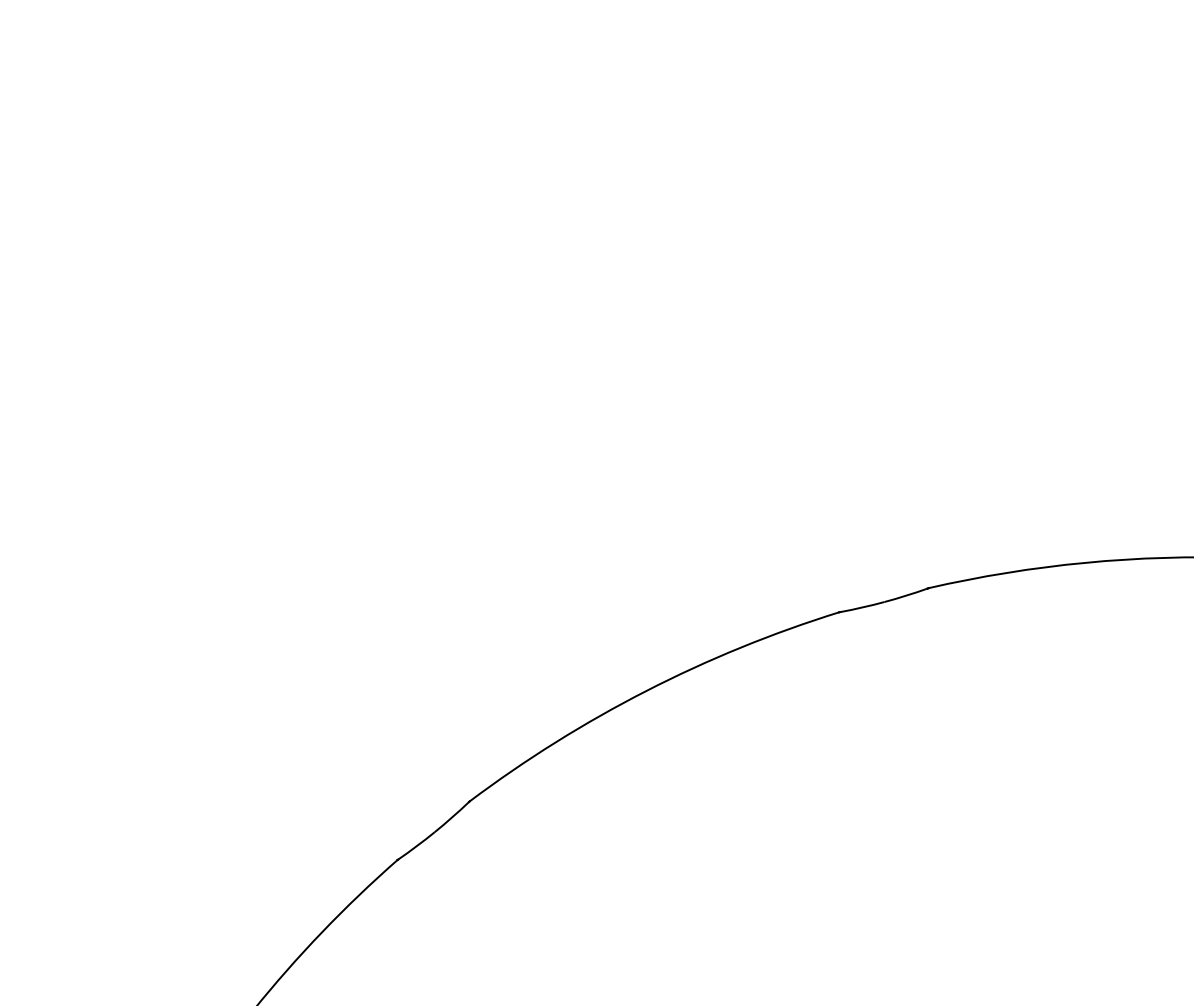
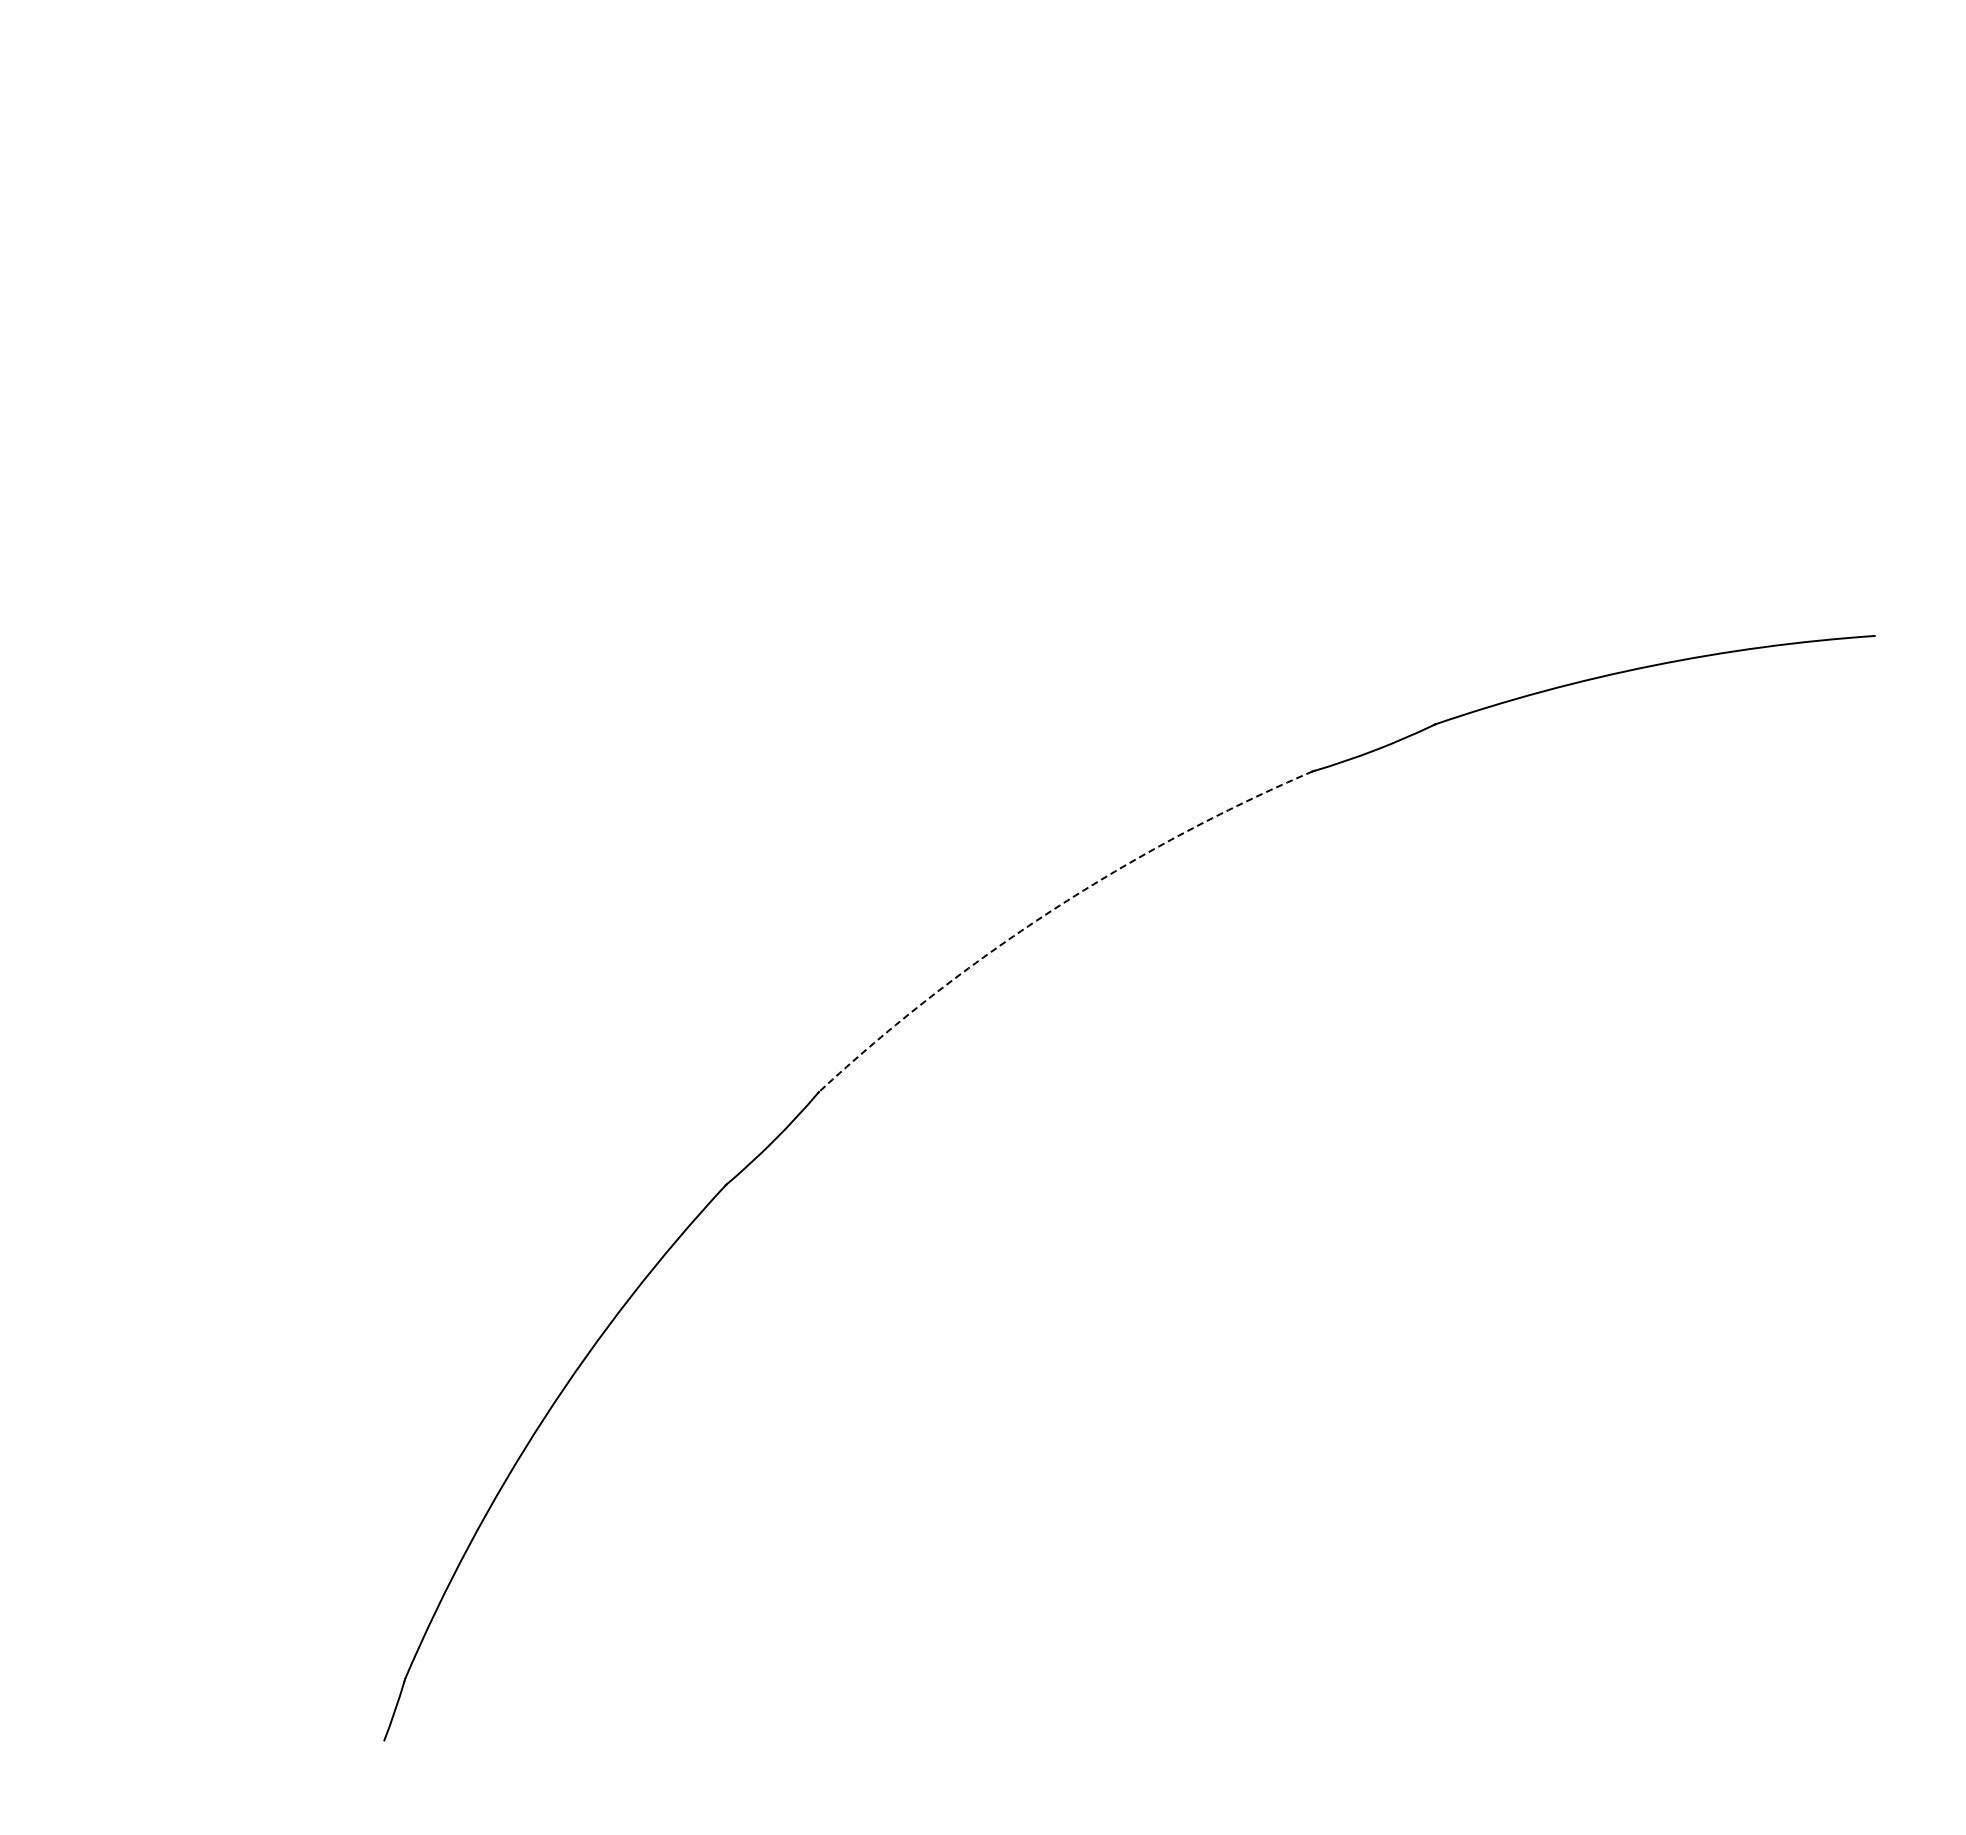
arc: (646, 691) -> (1052, 910), solid -> dashed

